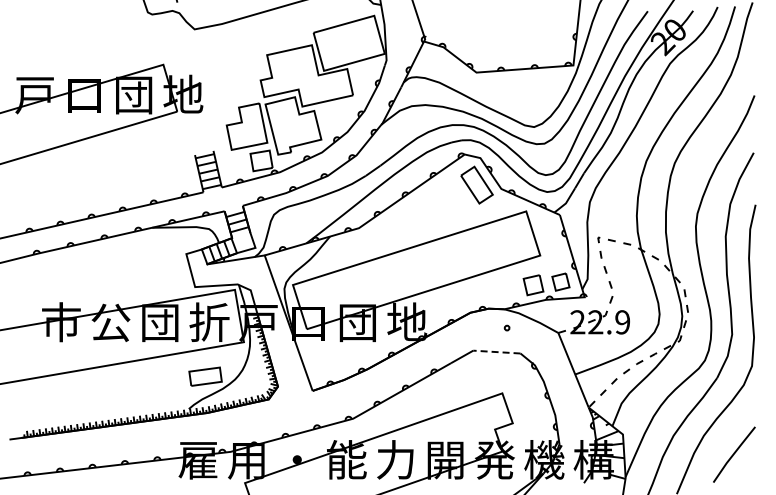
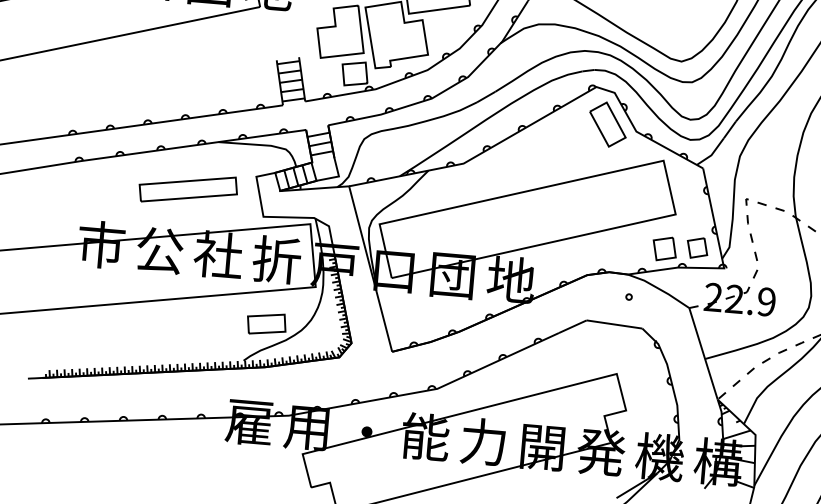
part: (130, 269) -> (188, 189), added
text: (159, 322) -> (217, 255), 団 -> 社
line: (496, 352) -> (614, 324), dashed -> solid

